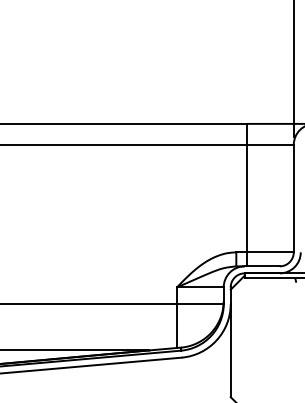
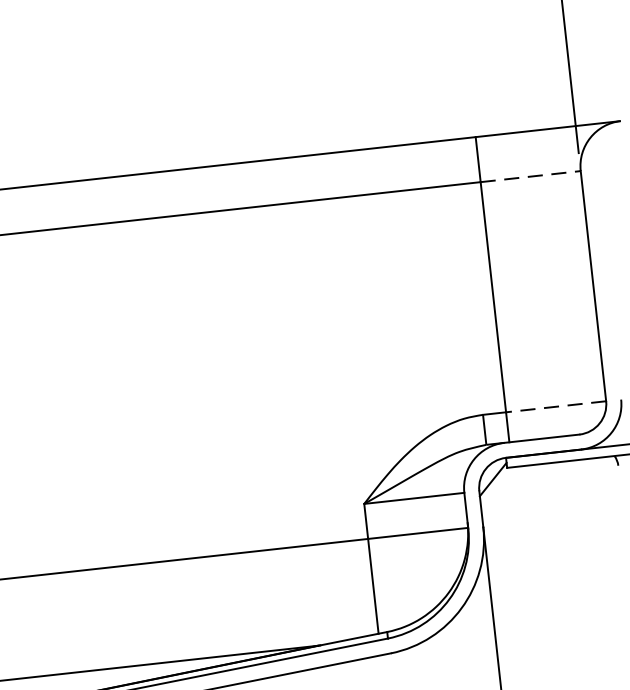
line: (270, 144) -> (530, 175), solid -> dashed
line: (269, 252) -> (554, 407), solid -> dashed

